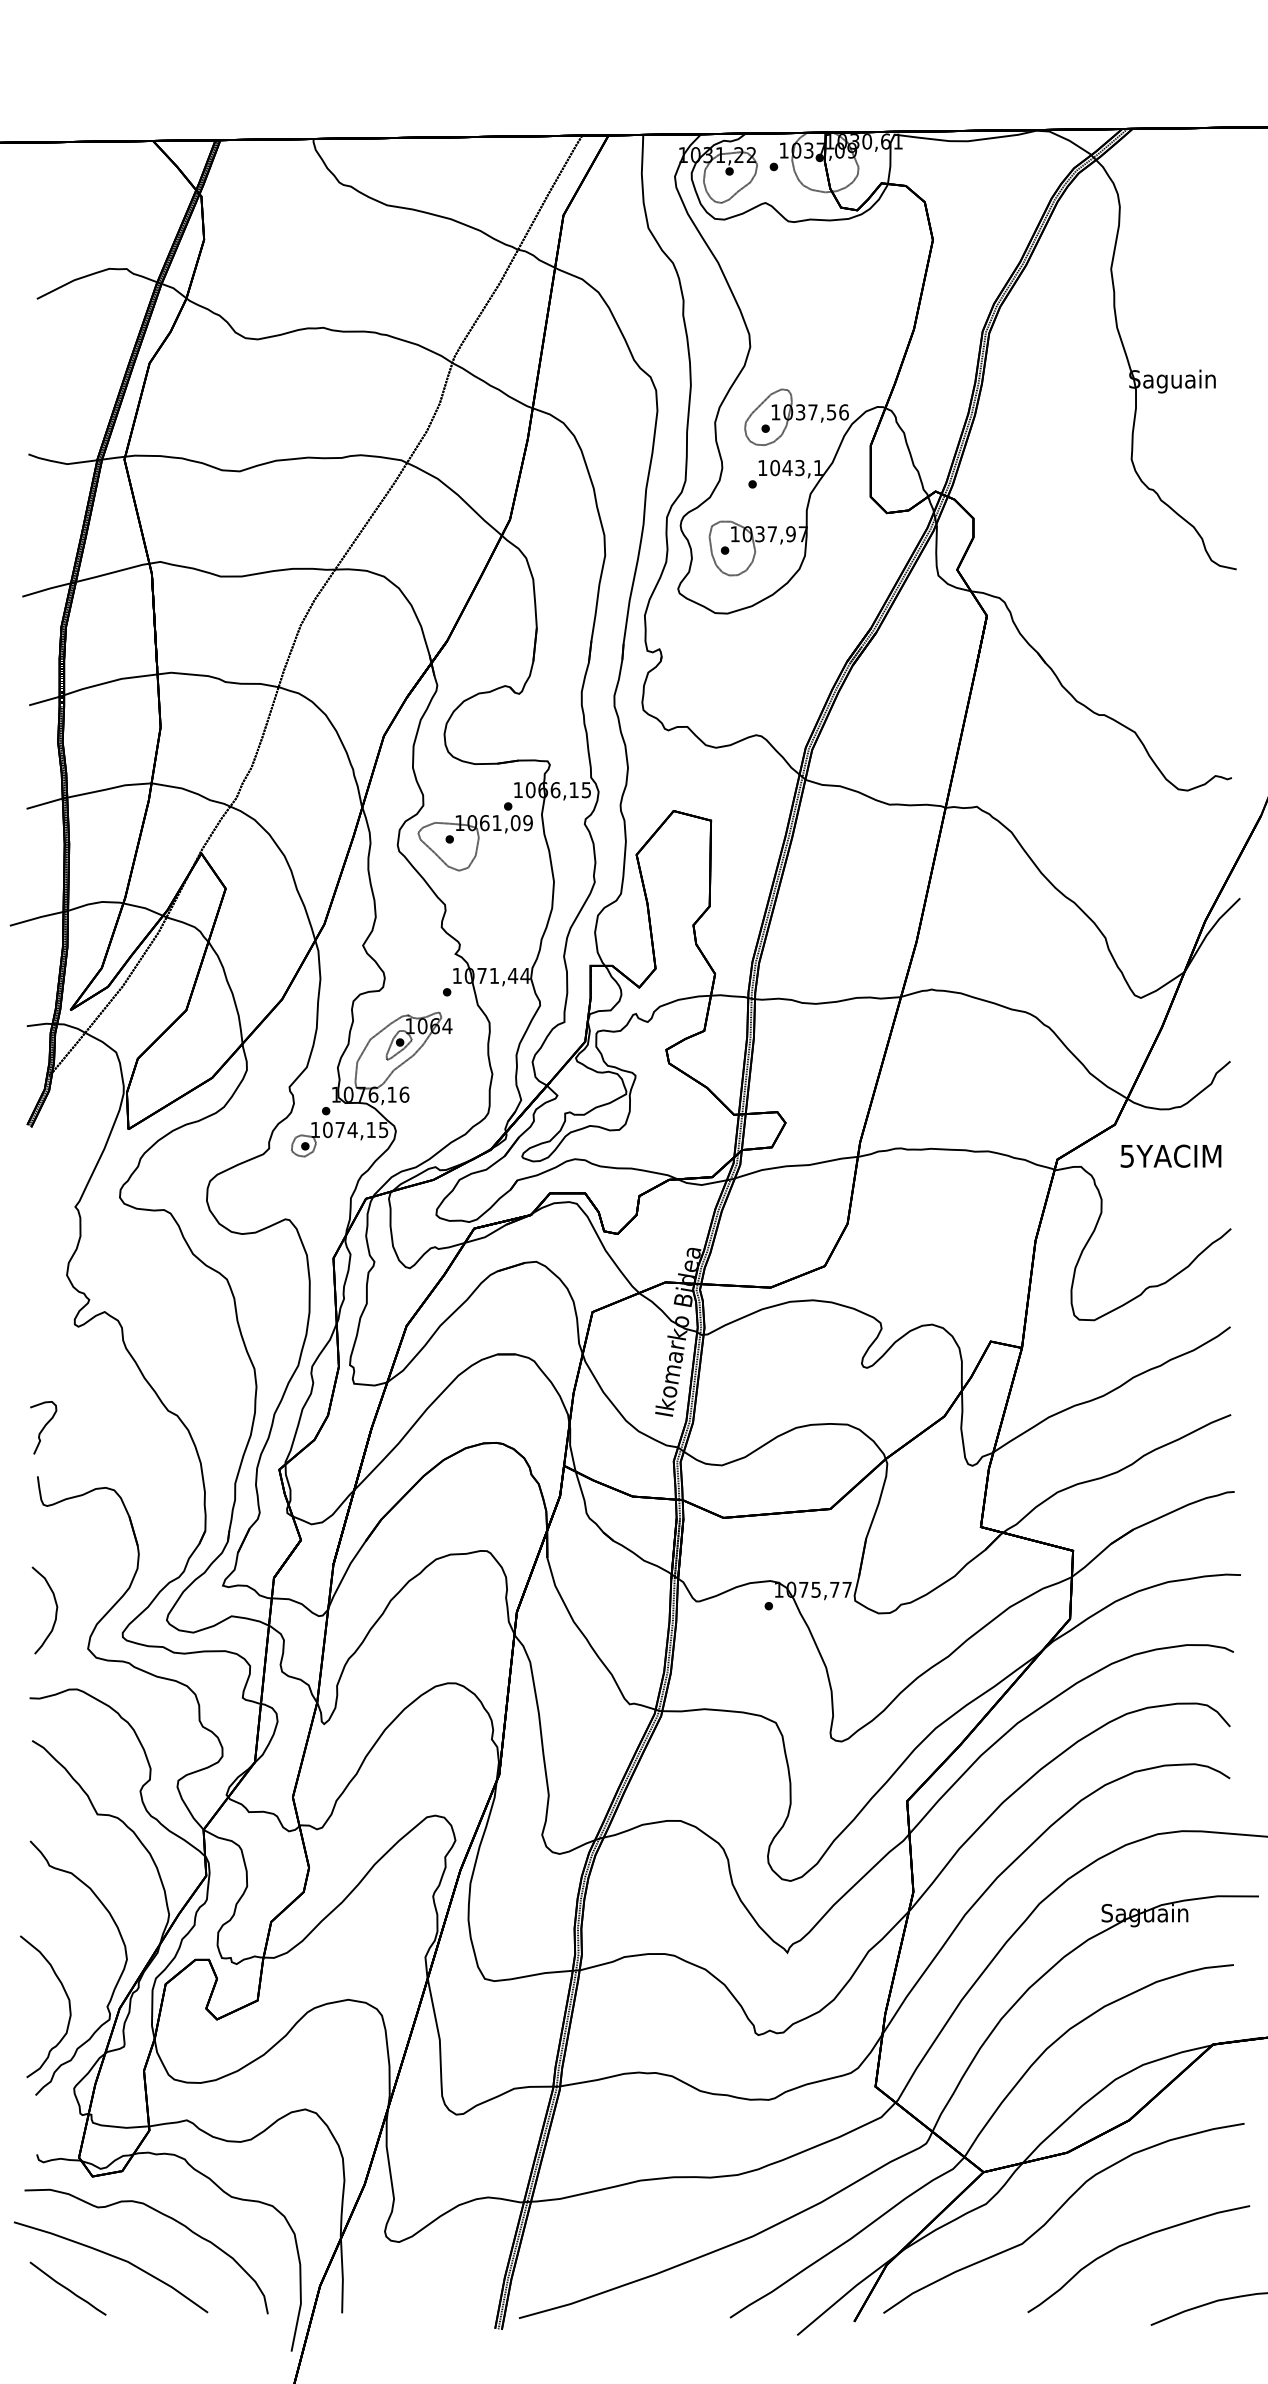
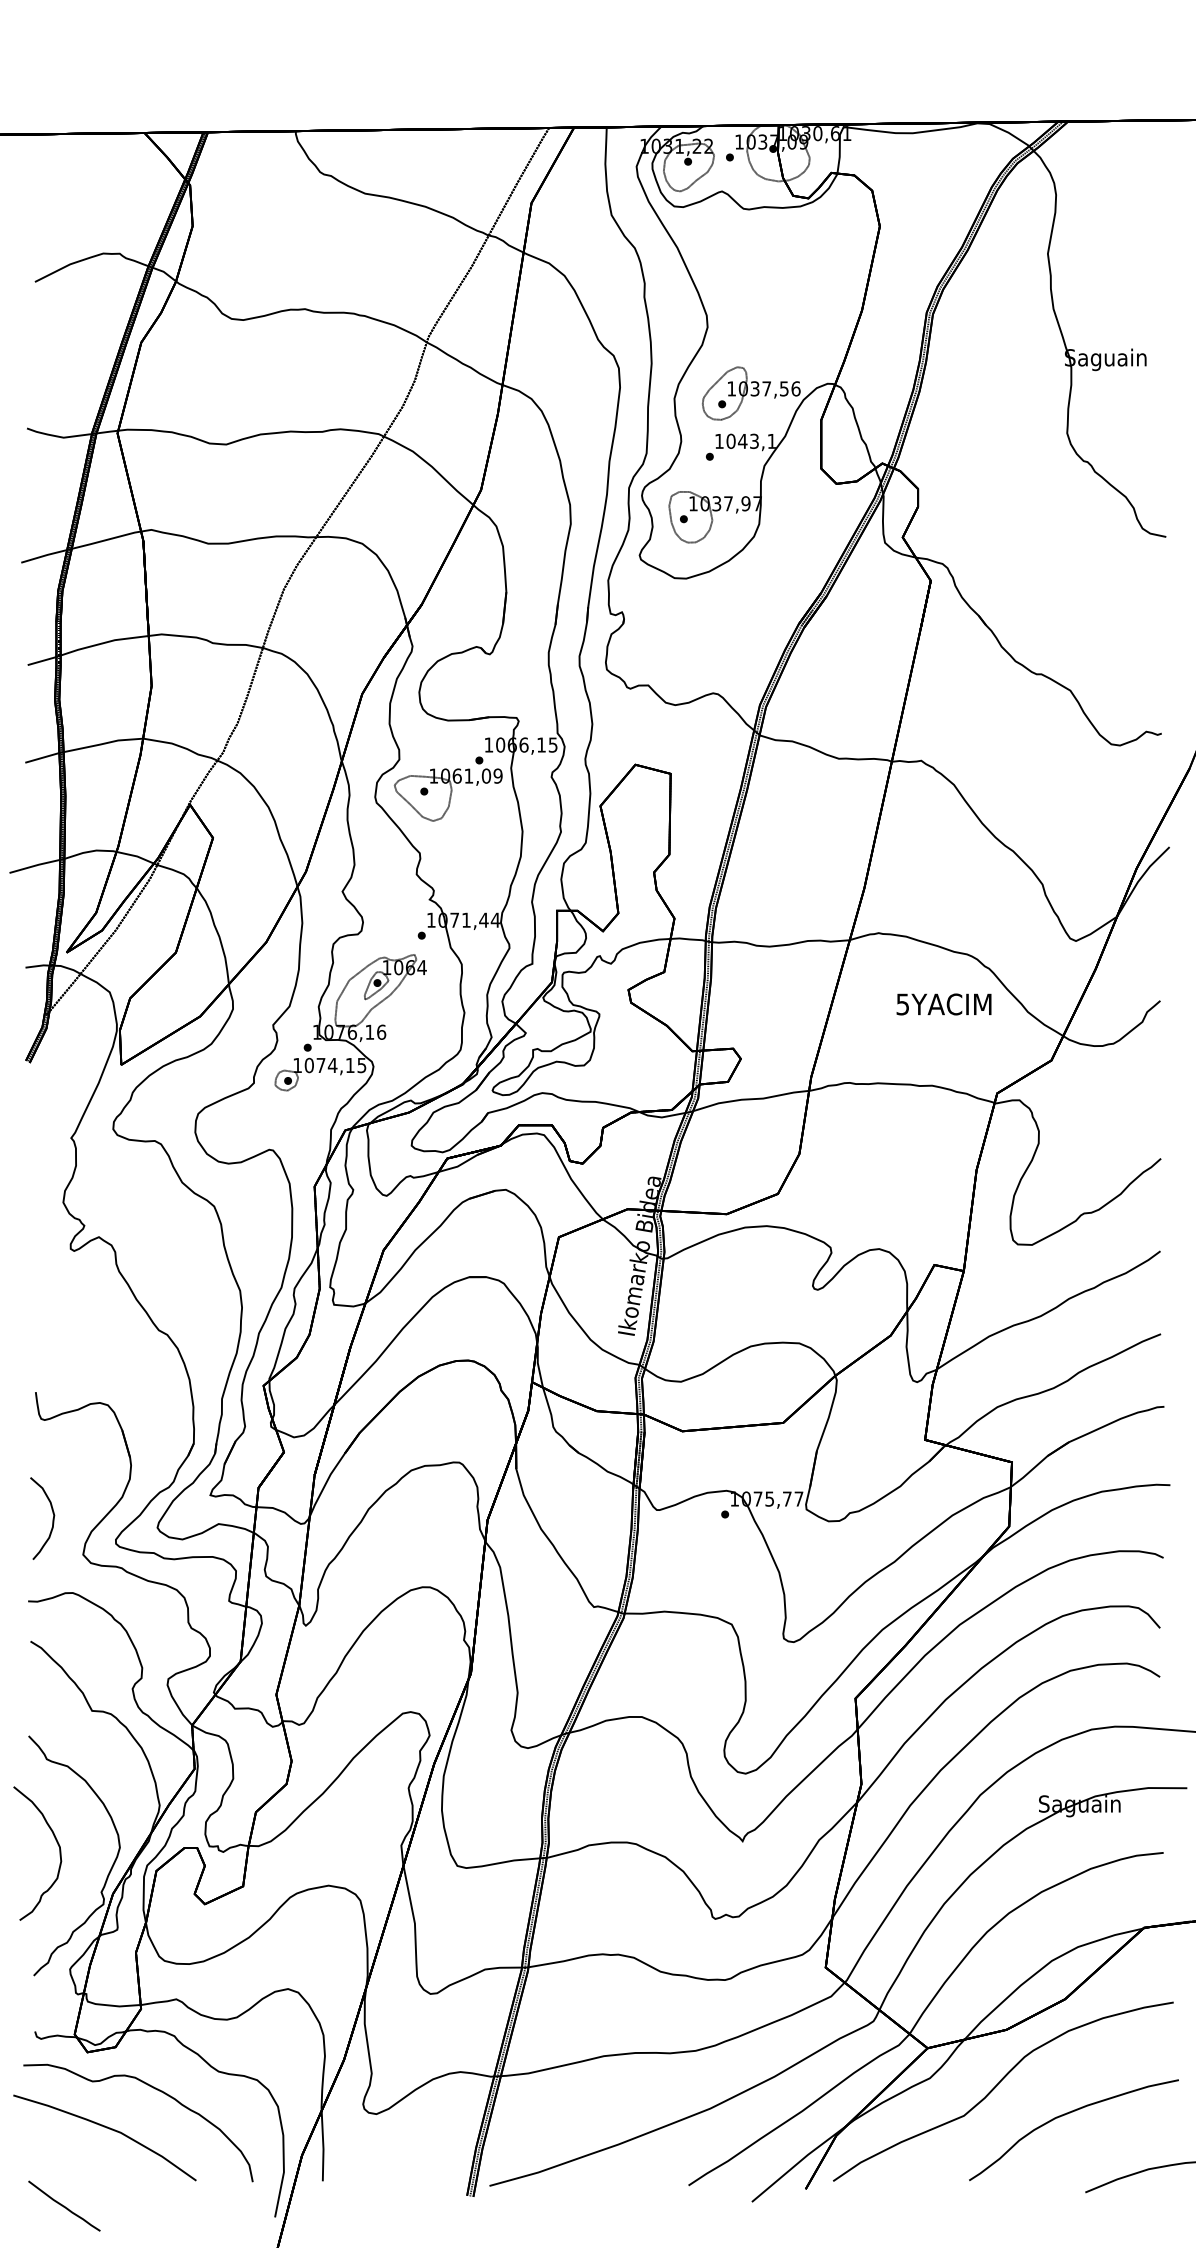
text: (1170, 1155) -> (943, 1003), moved
curve: (43, 1427) -> (41, 1346), removed
curve: (68, 2004) -> (59, 1851), moved
curve: (67, 2288) -> (63, 2205), moved

